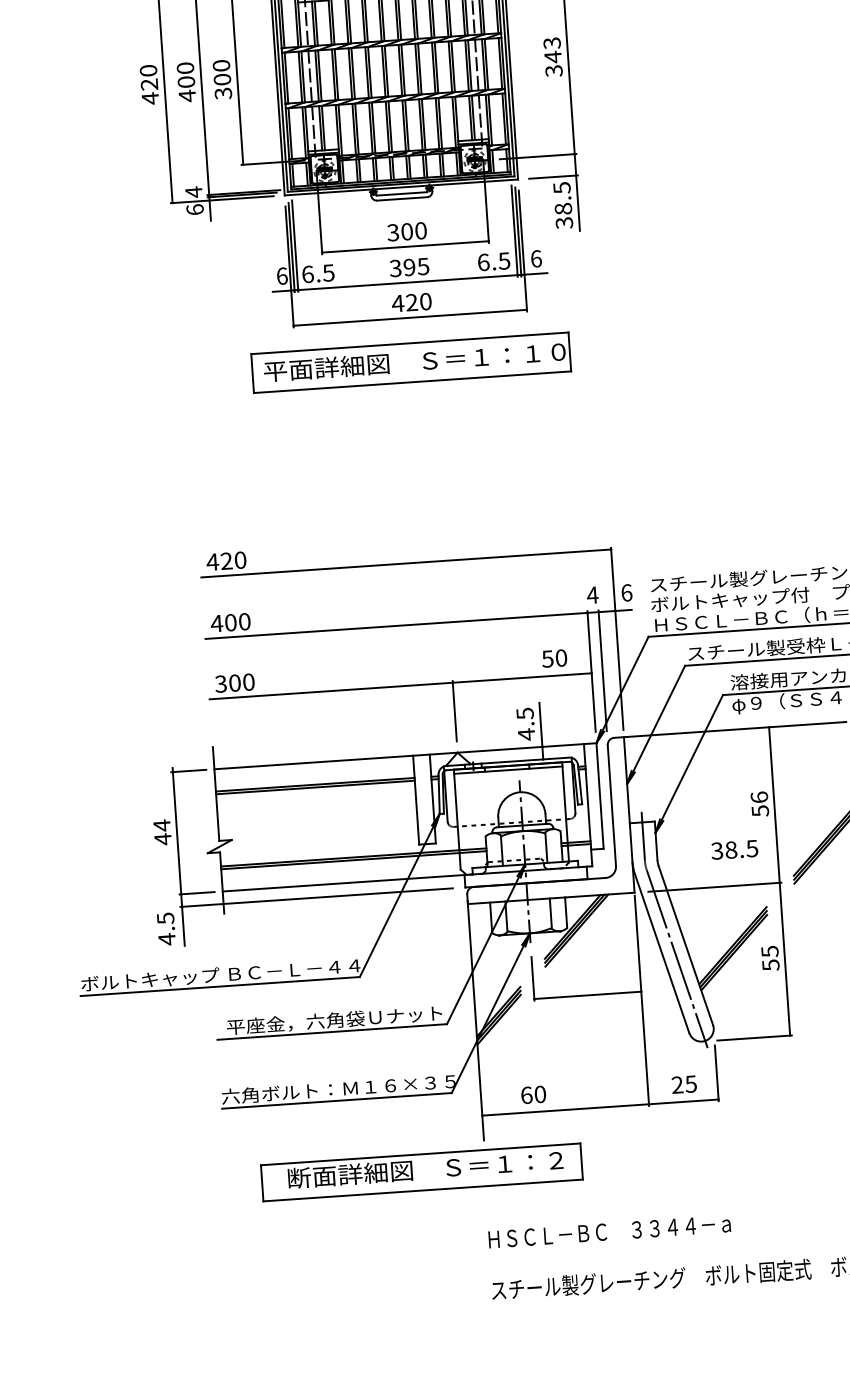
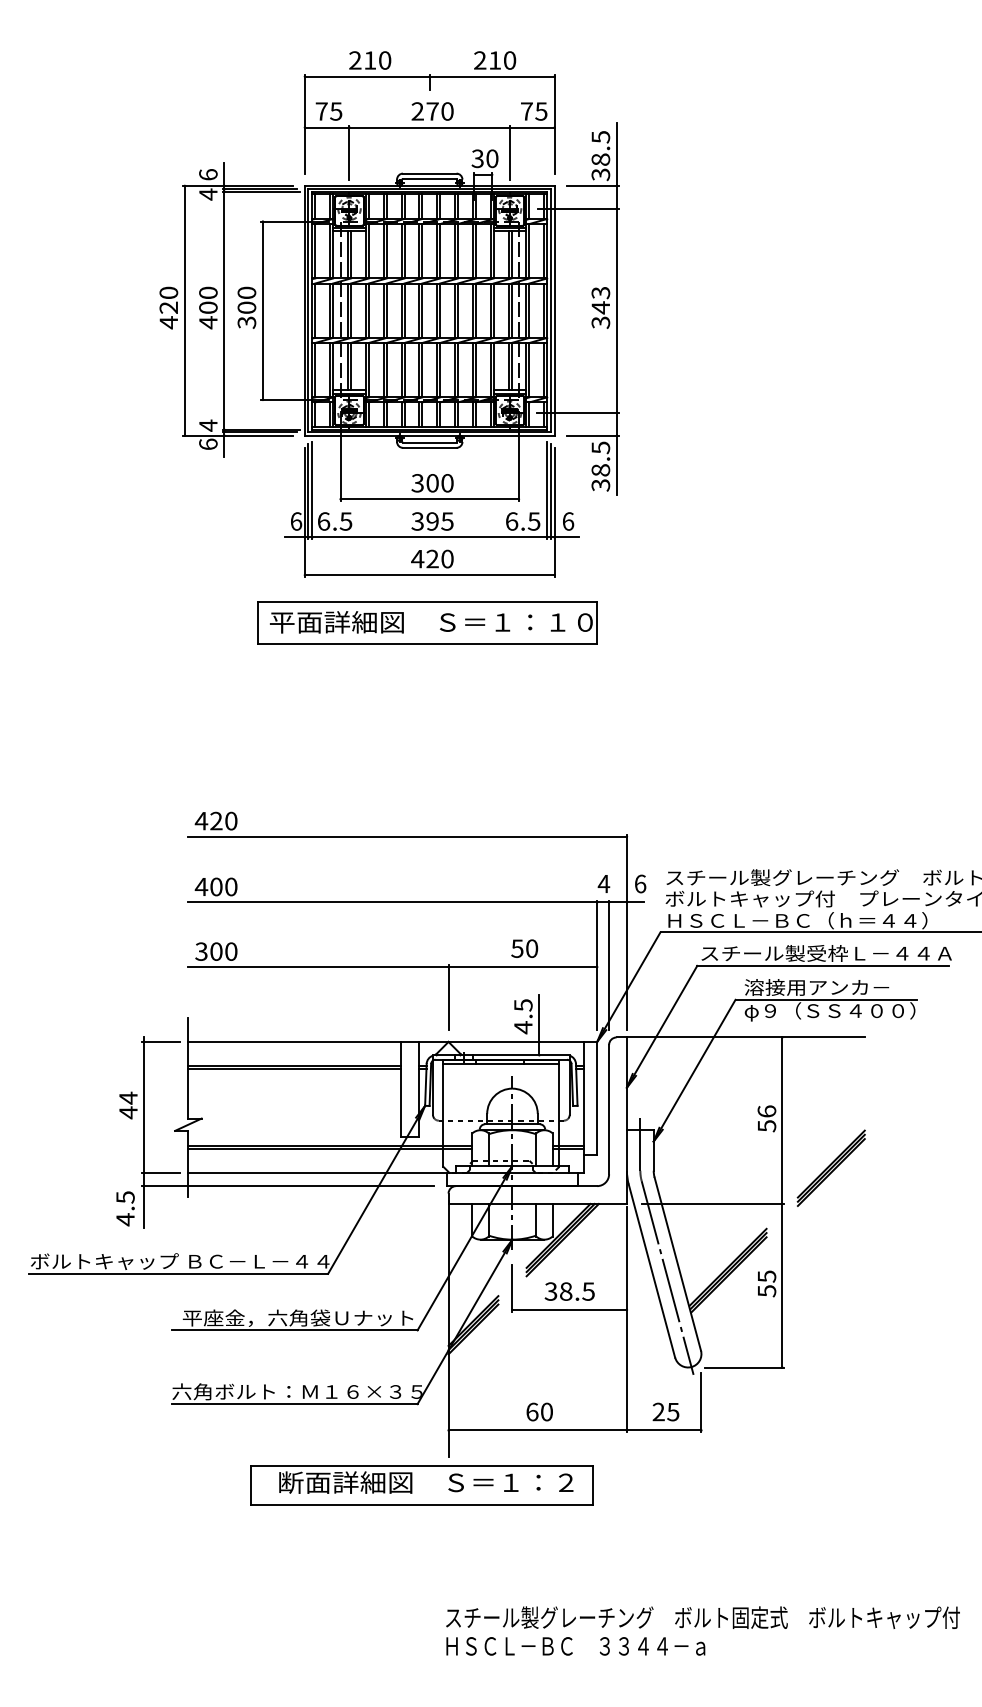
text: (554, 658) -> (524, 948), moved
text: (734, 849) -> (569, 1291), moved
text: (533, 1094) -> (539, 1411), moved
part: (421, 1172) -> (421, 1485), moved
text: (609, 1231) -> (575, 1646), moved

